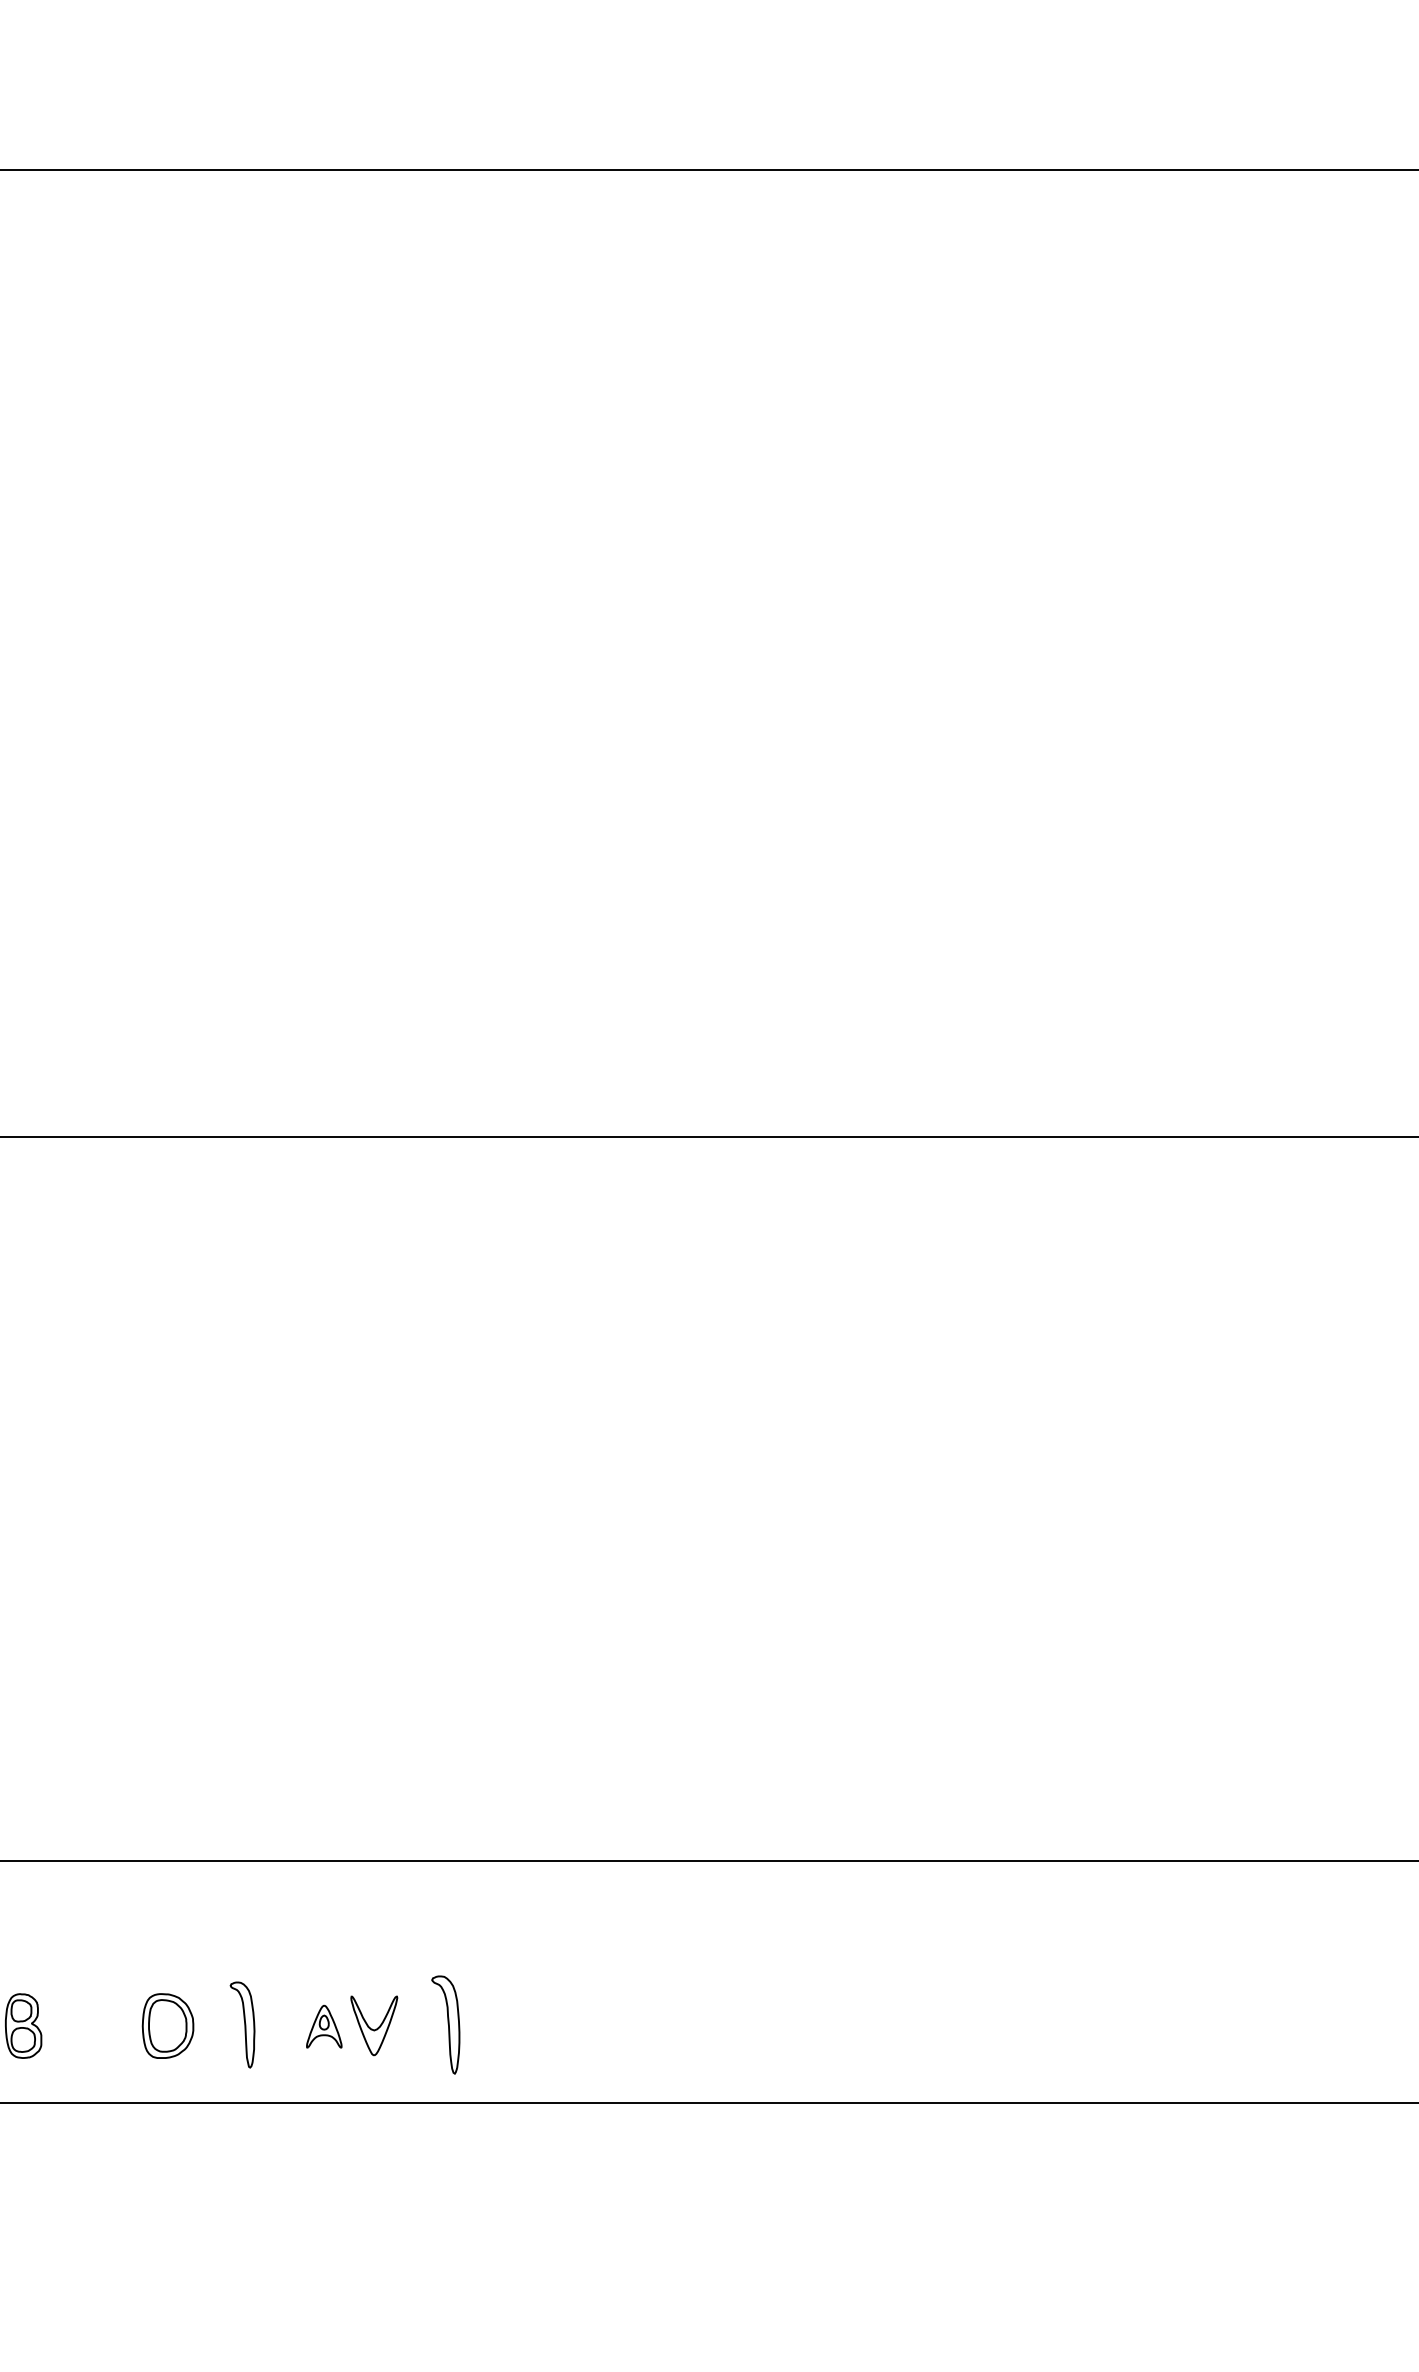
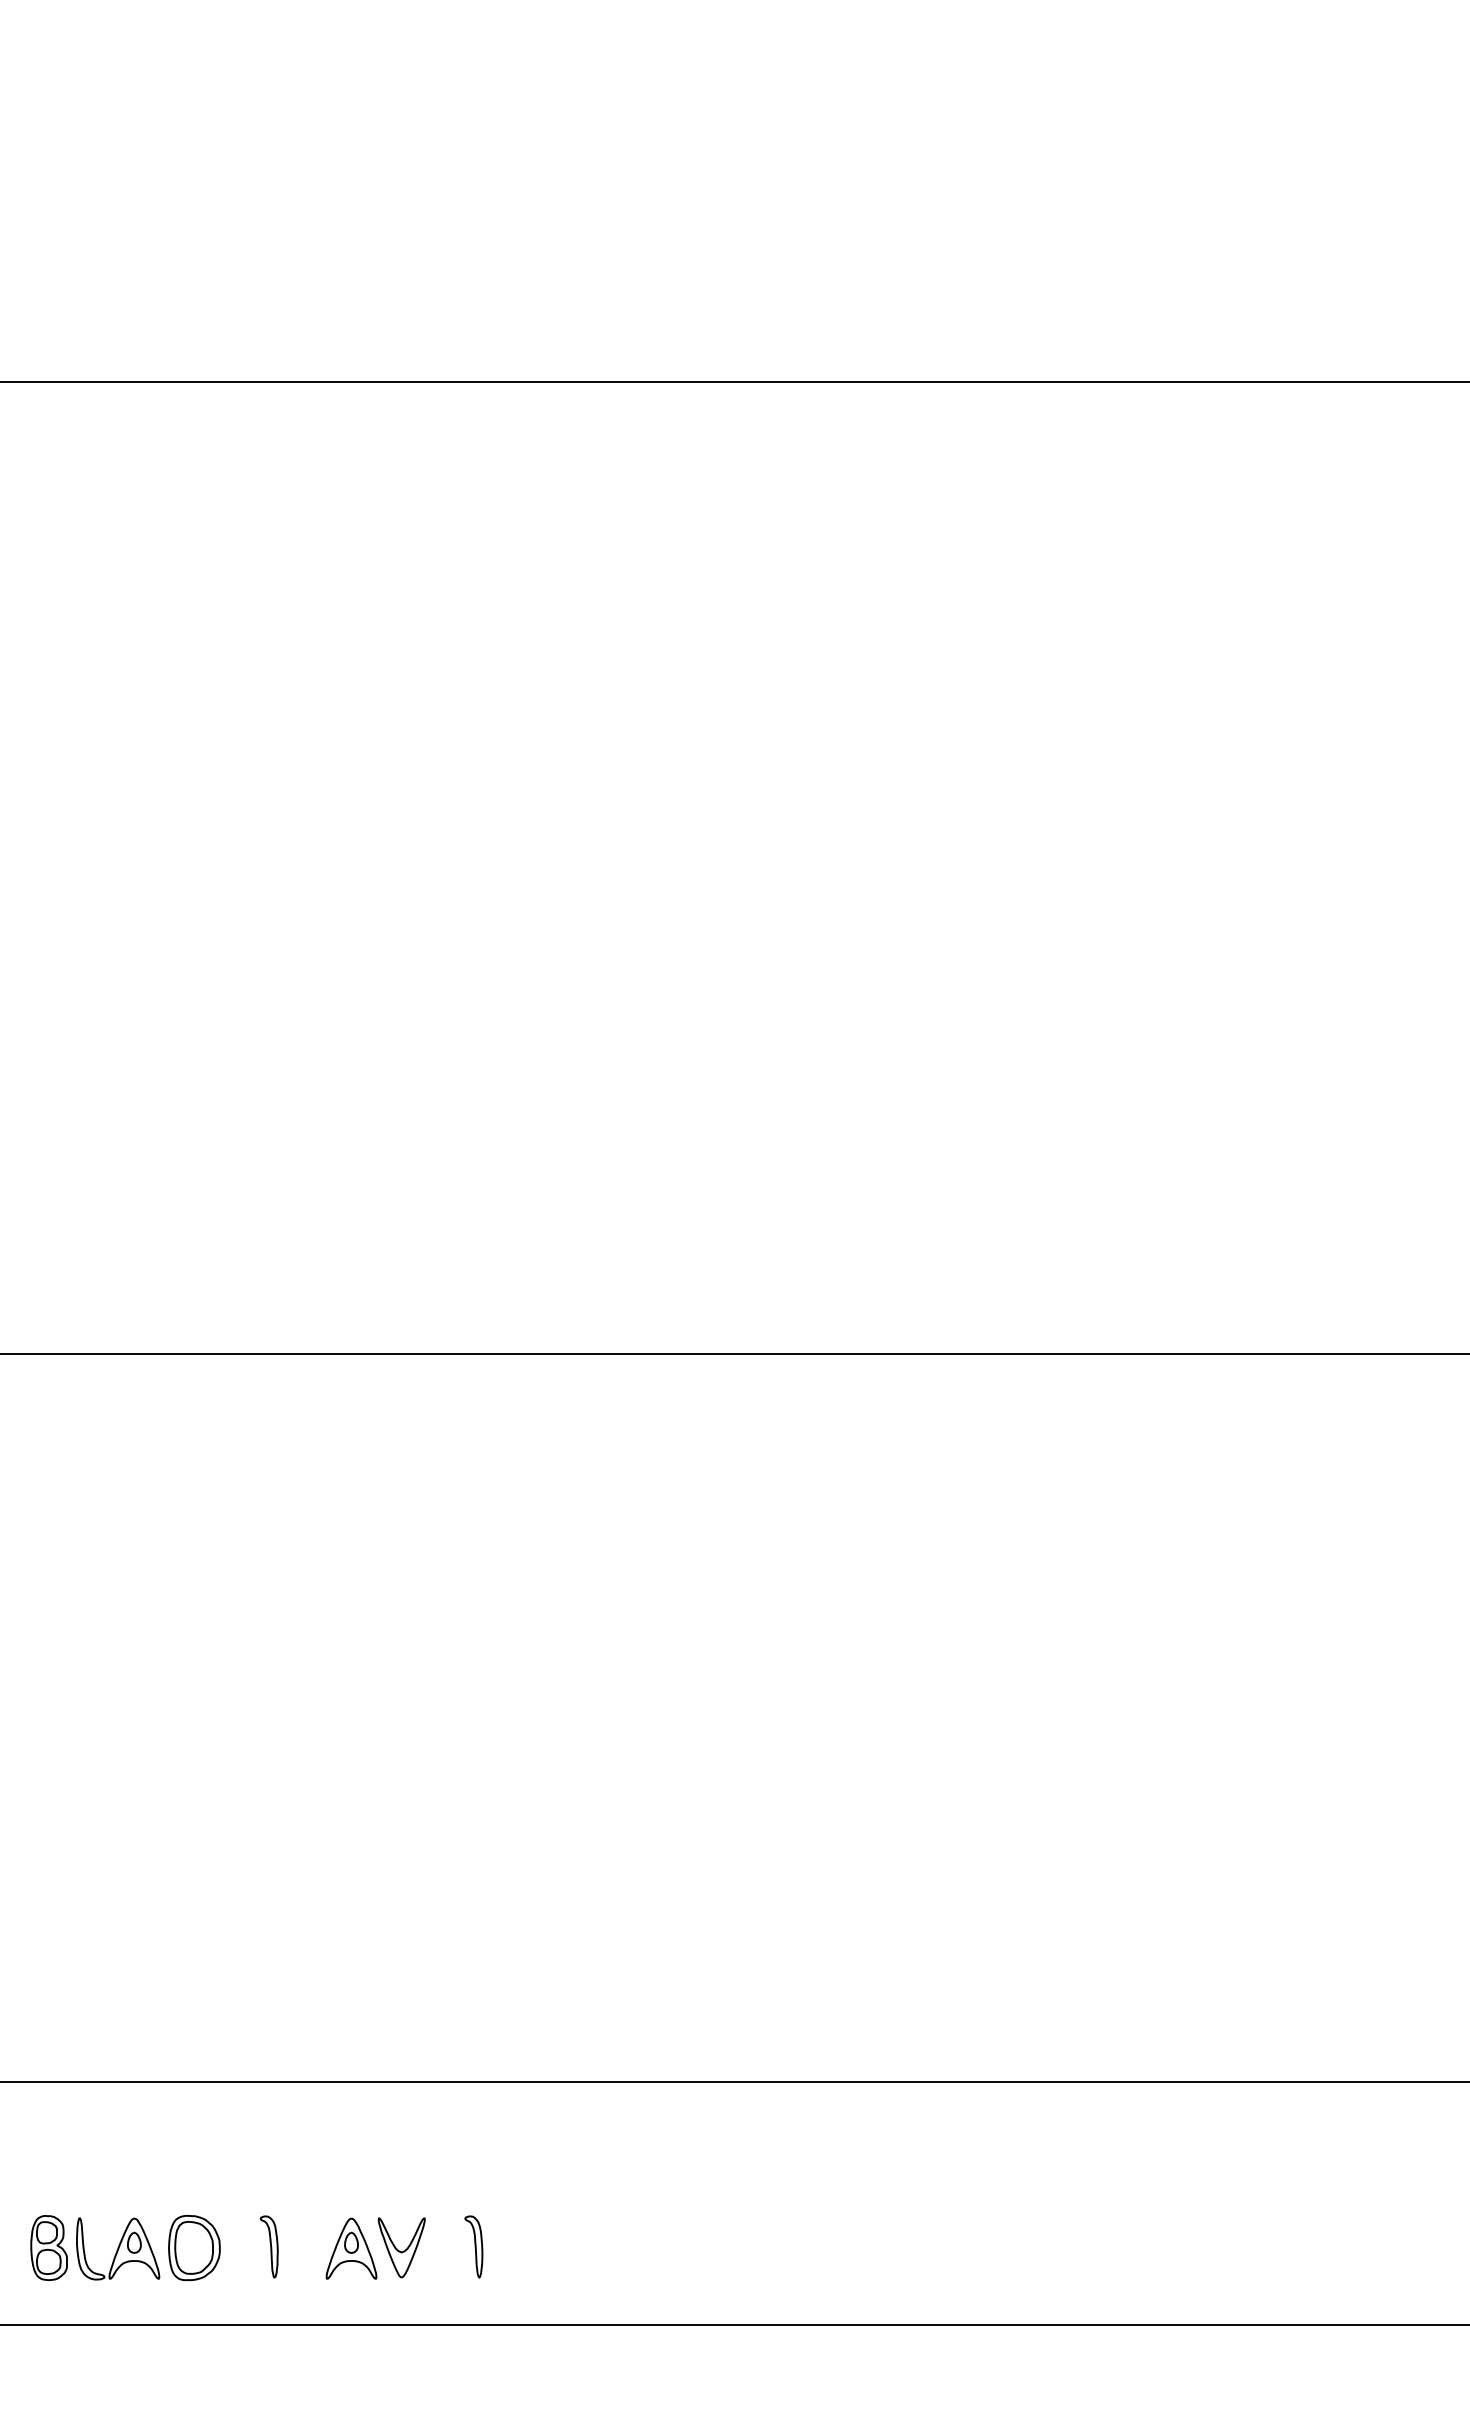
part: (241, 2024) -> (268, 2246), size x0.71
part: (445, 2024) -> (473, 2246), size x0.62
part: (92, 2026) -> (118, 2248), added
part: (324, 2026) -> (351, 2248), size x1.43

